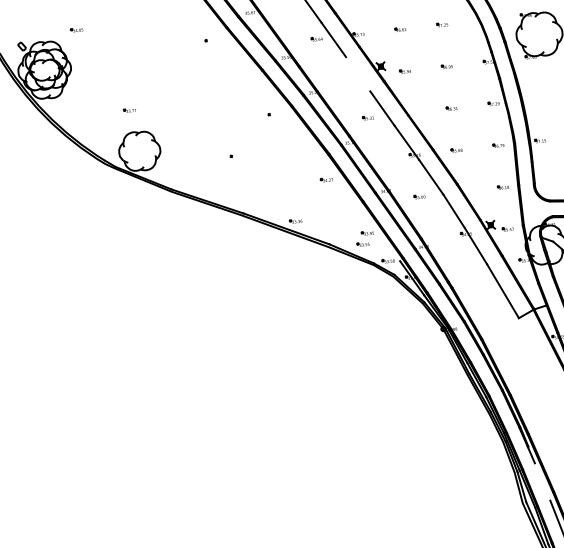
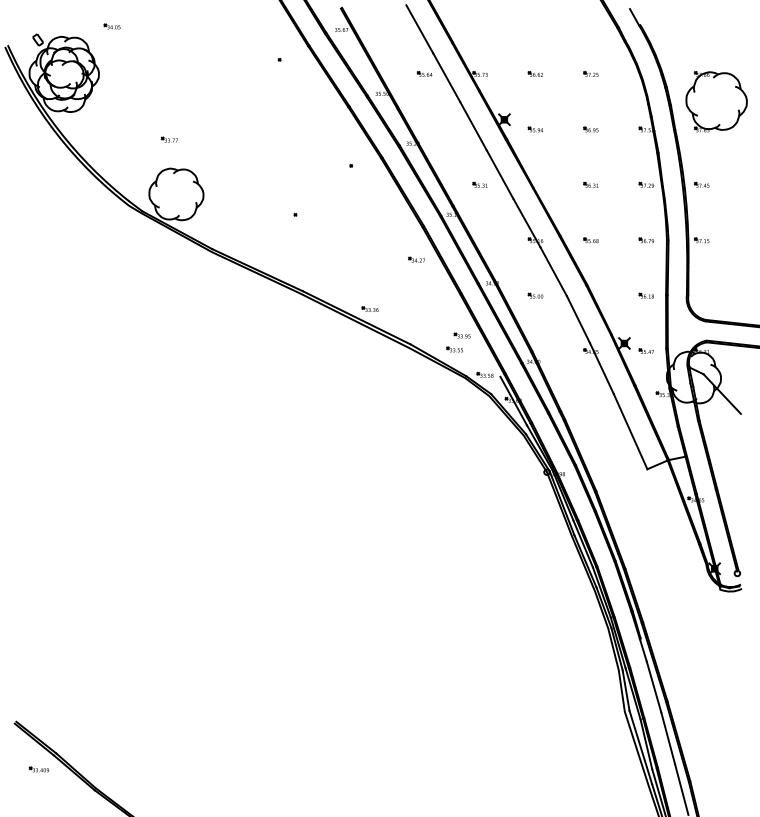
line: (358, 74) -> (473, 126), added
part: (535, 98) -> (701, 184), added
line: (542, 481) -> (653, 686), added

